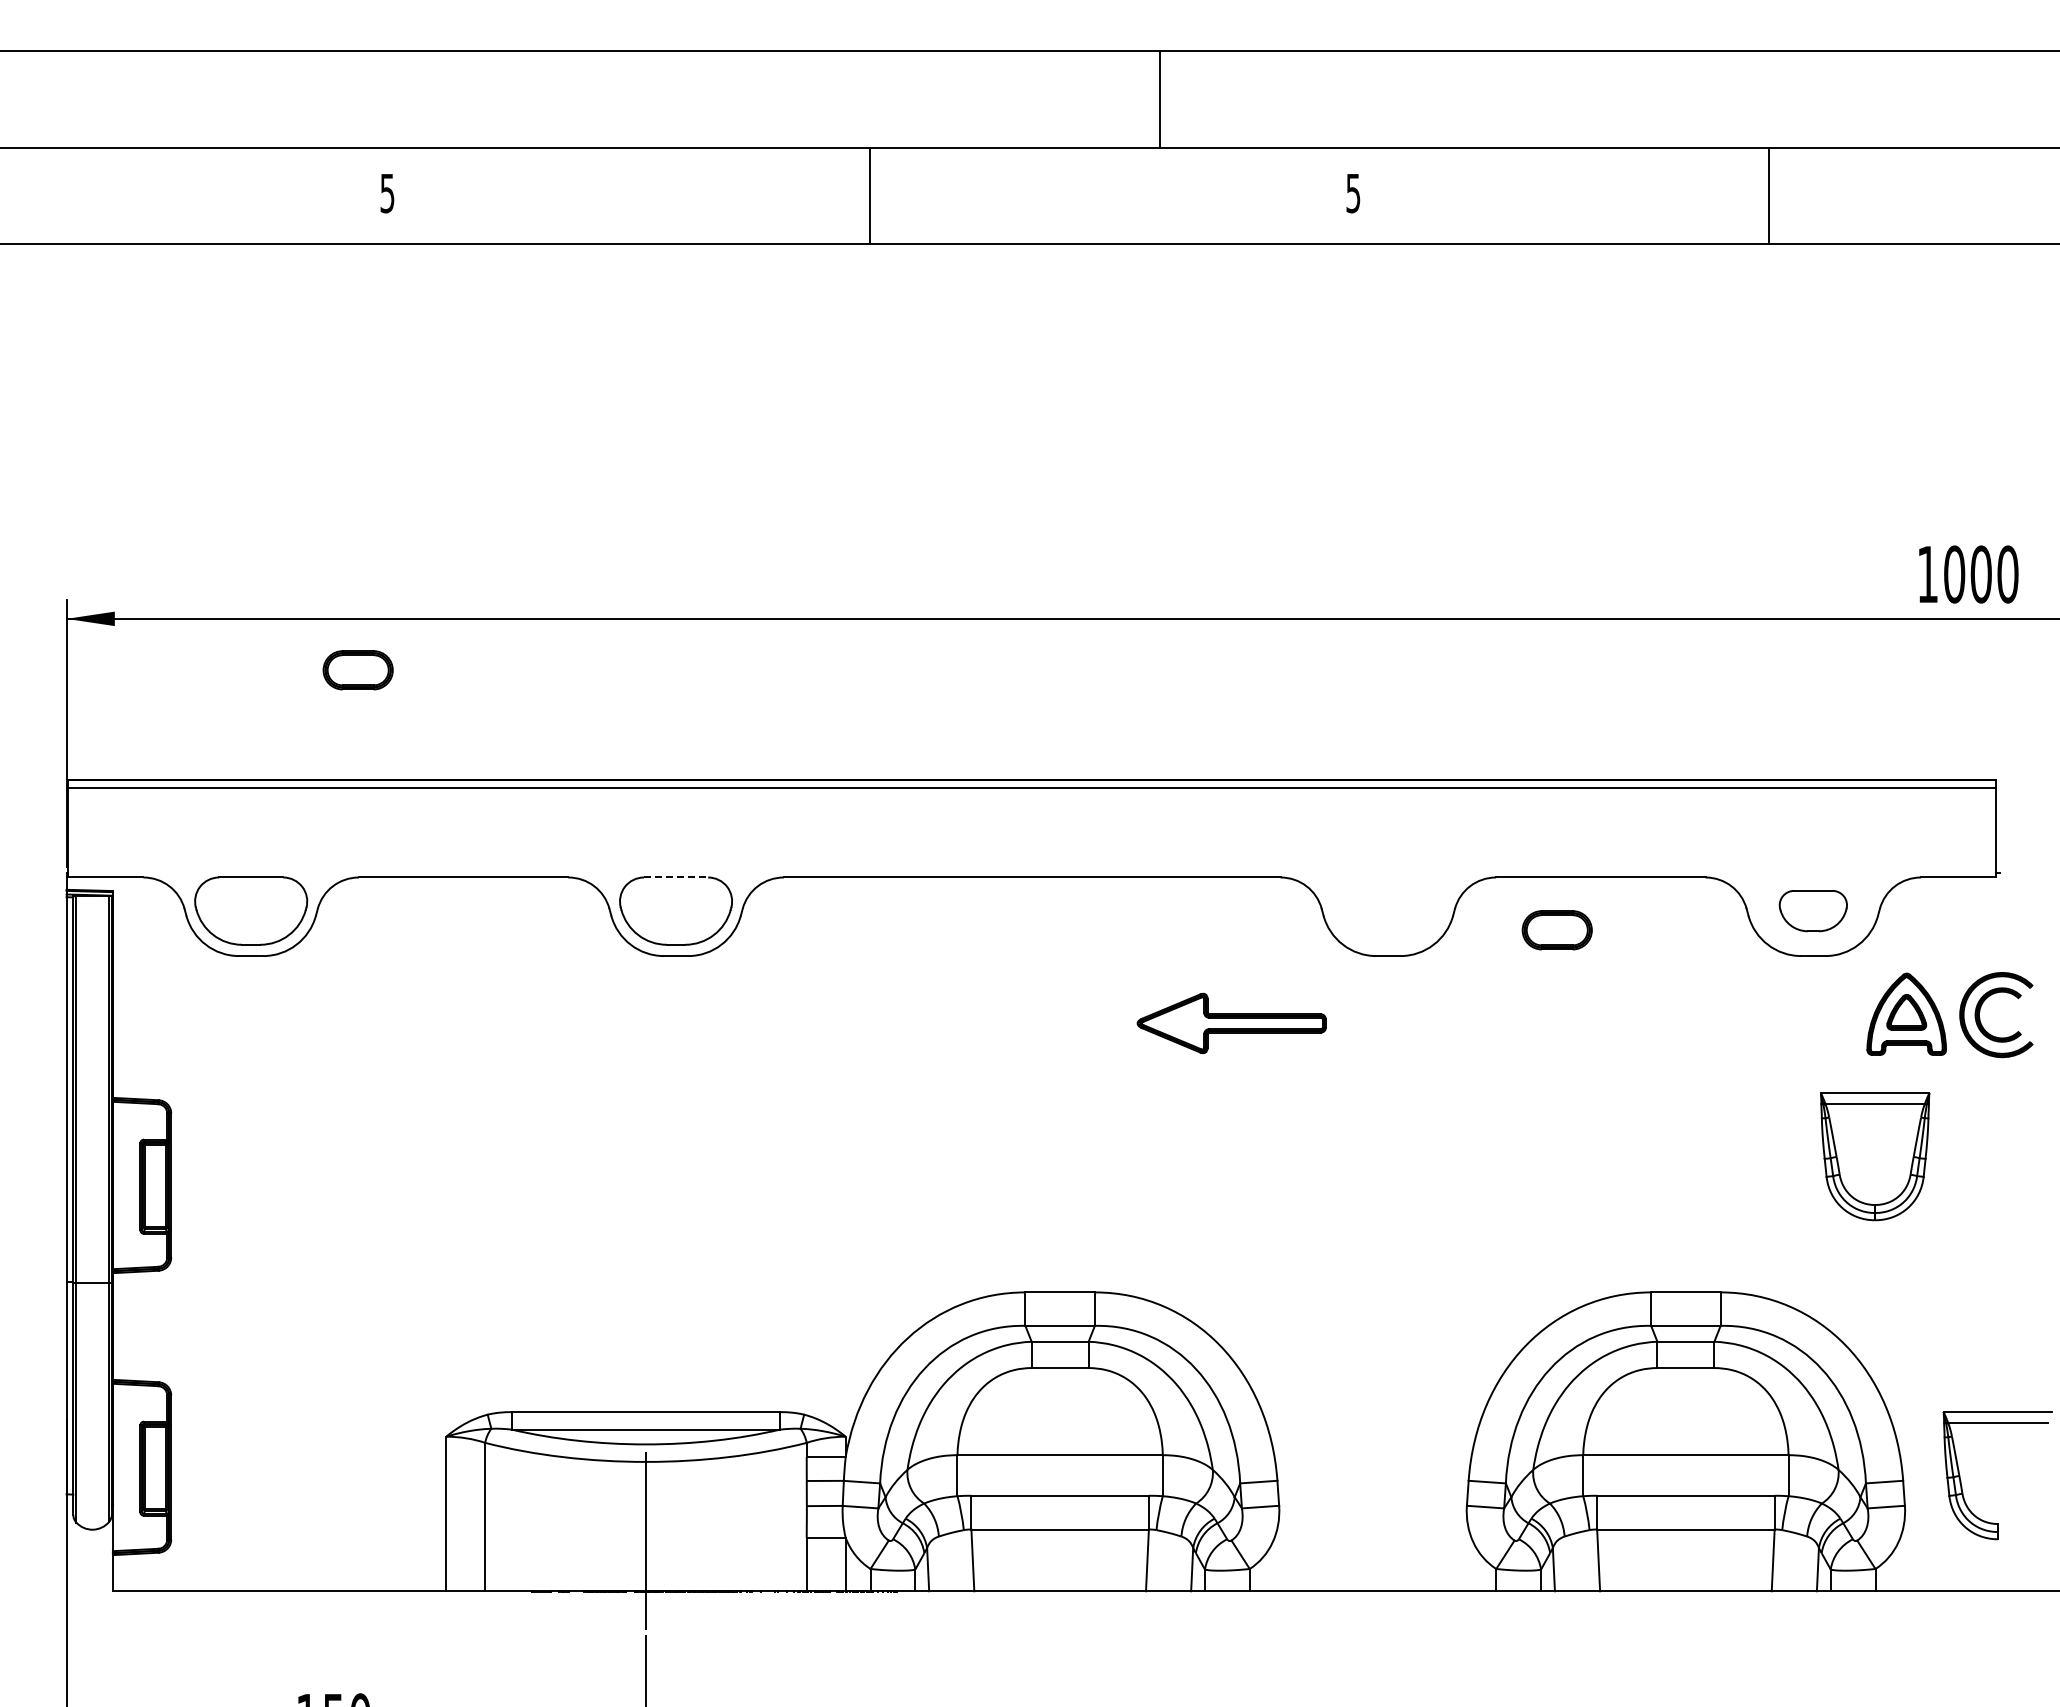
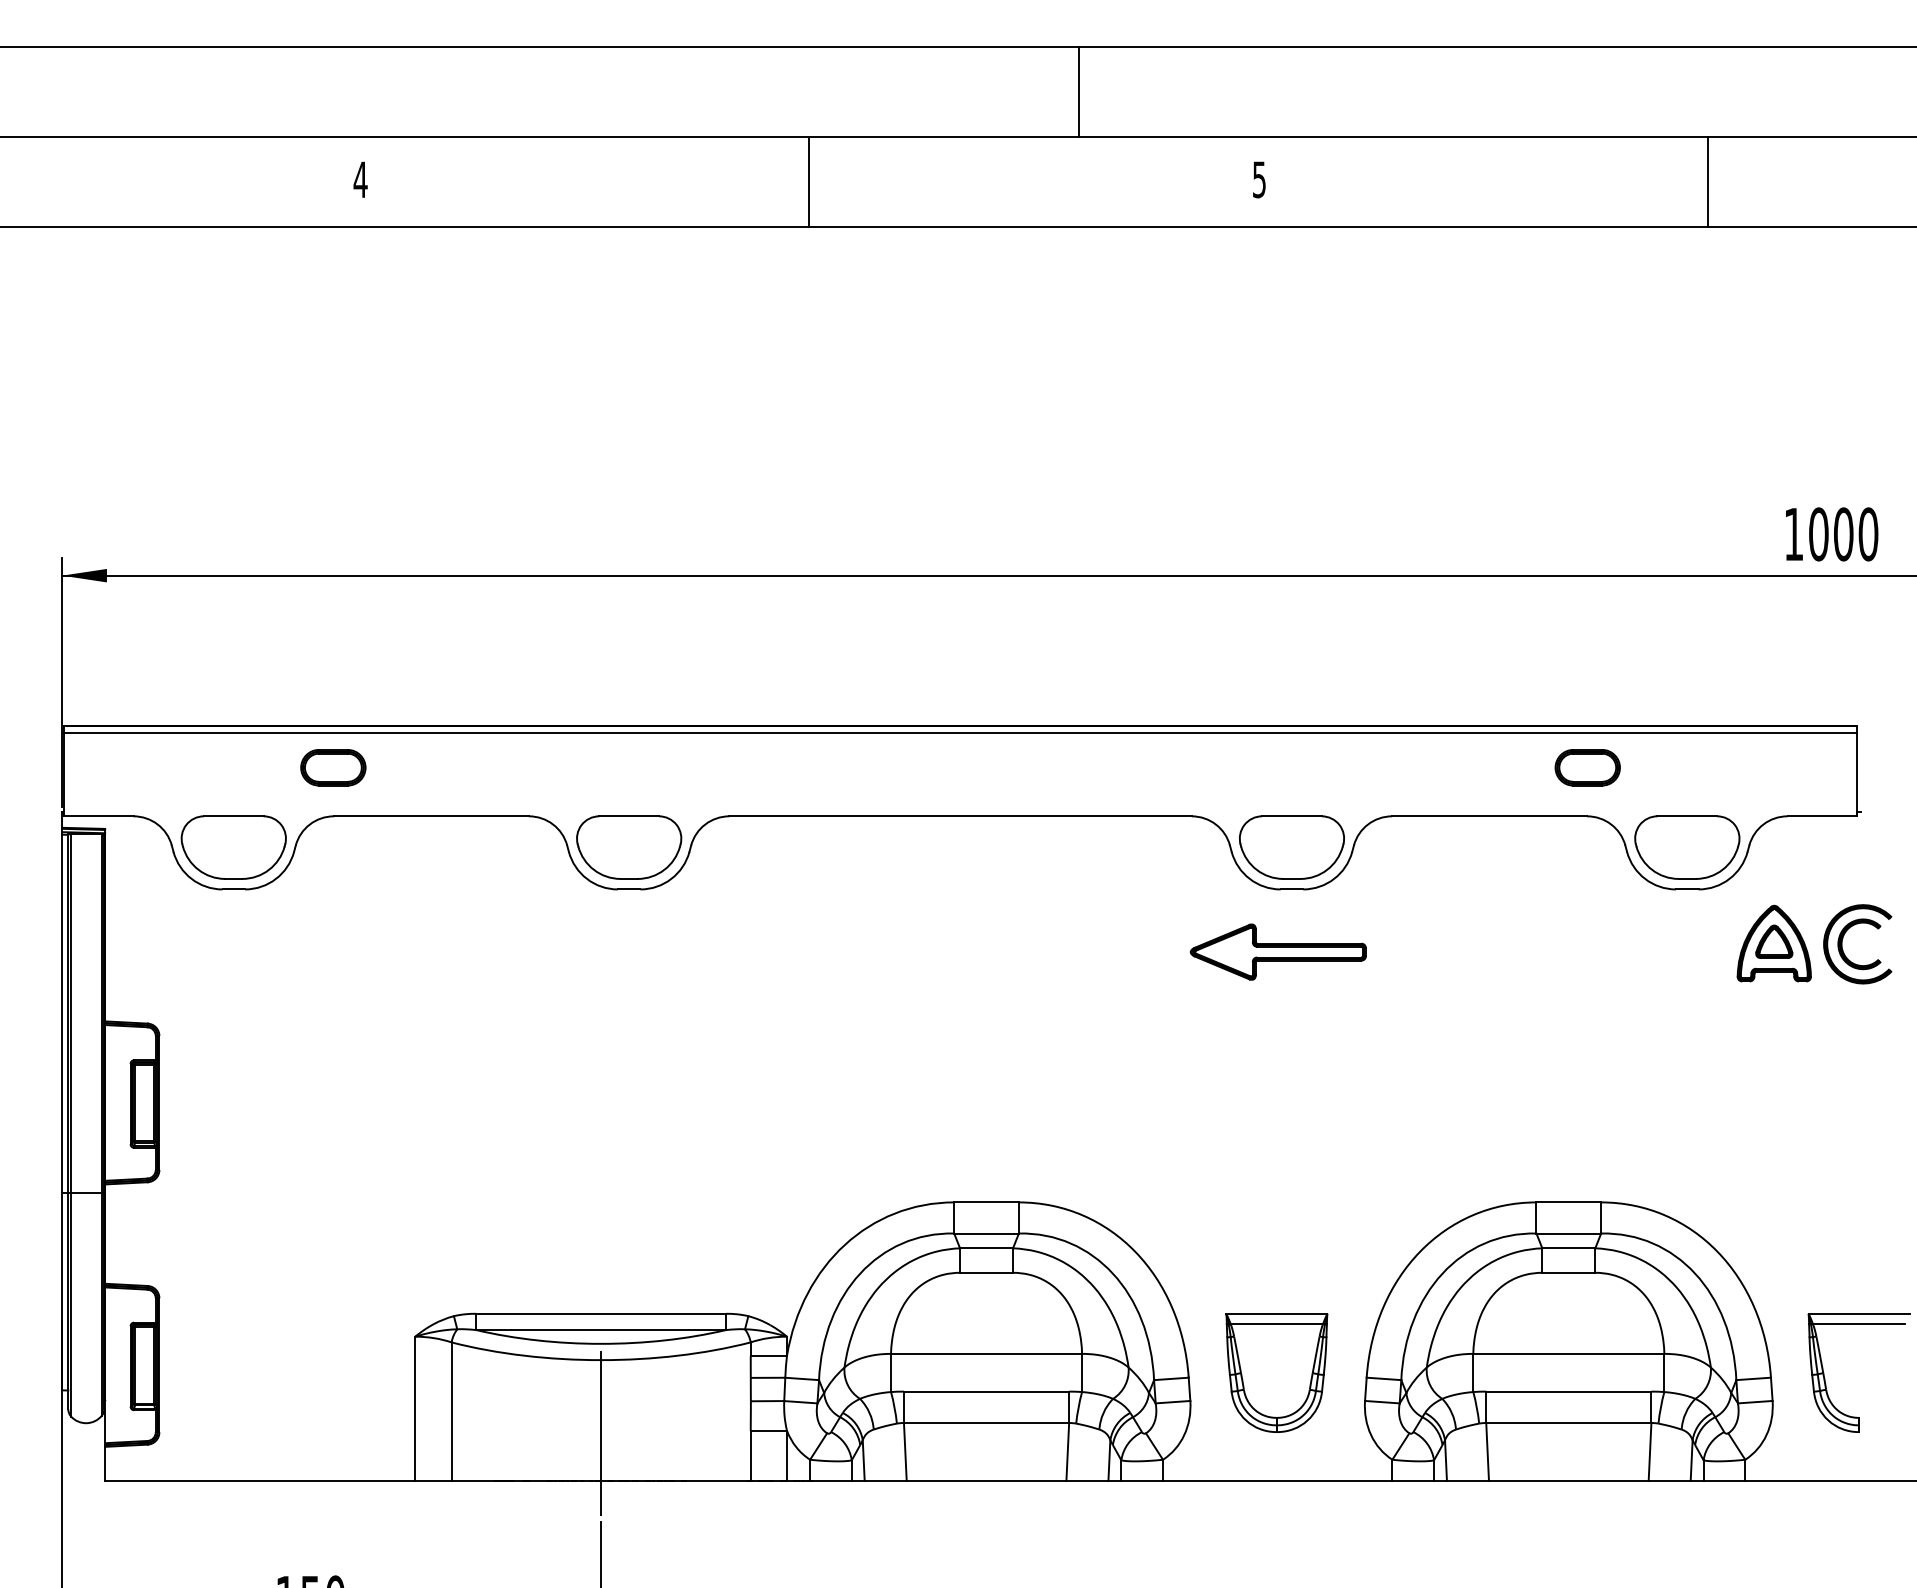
text: (387, 193) -> (360, 179), 5 -> 4
line: (1768, 195) -> (1708, 181), moved
part: (357, 670) -> (332, 767), moved
line: (676, 877) -> (629, 816), dashed -> solid
part: (1388, 910) -> (1292, 847), added
part: (1813, 910) -> (1687, 847), size x1.67
part: (1556, 930) -> (1587, 767), moved
part: (1231, 1022) -> (1278, 951), moved
part: (1875, 1156) -> (1277, 1372), moved

